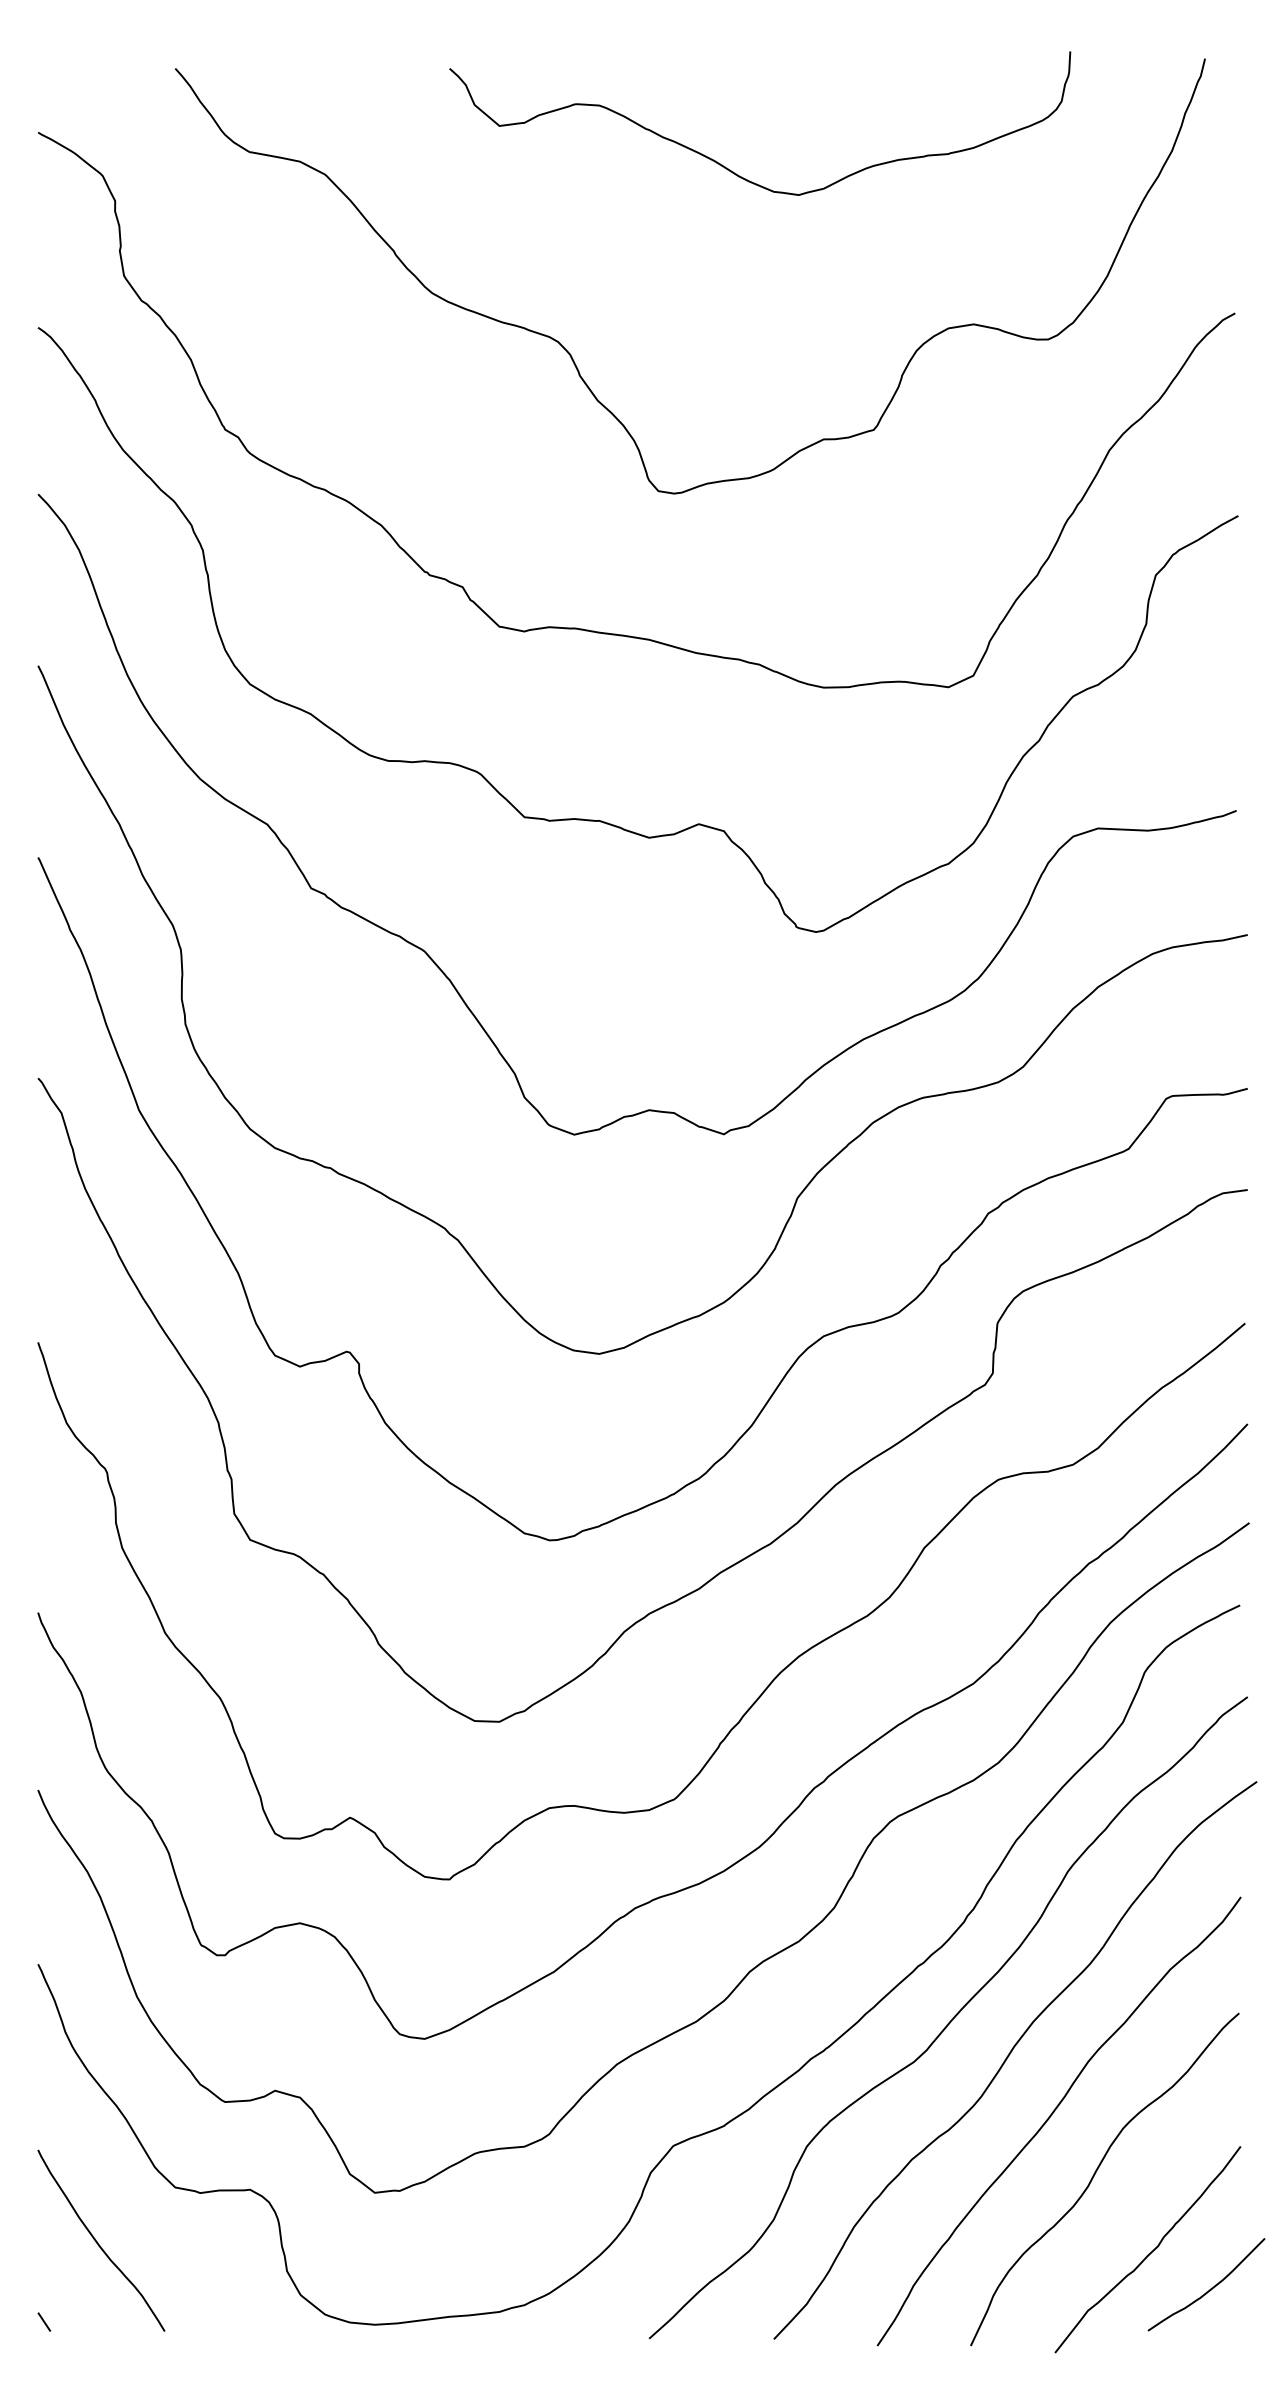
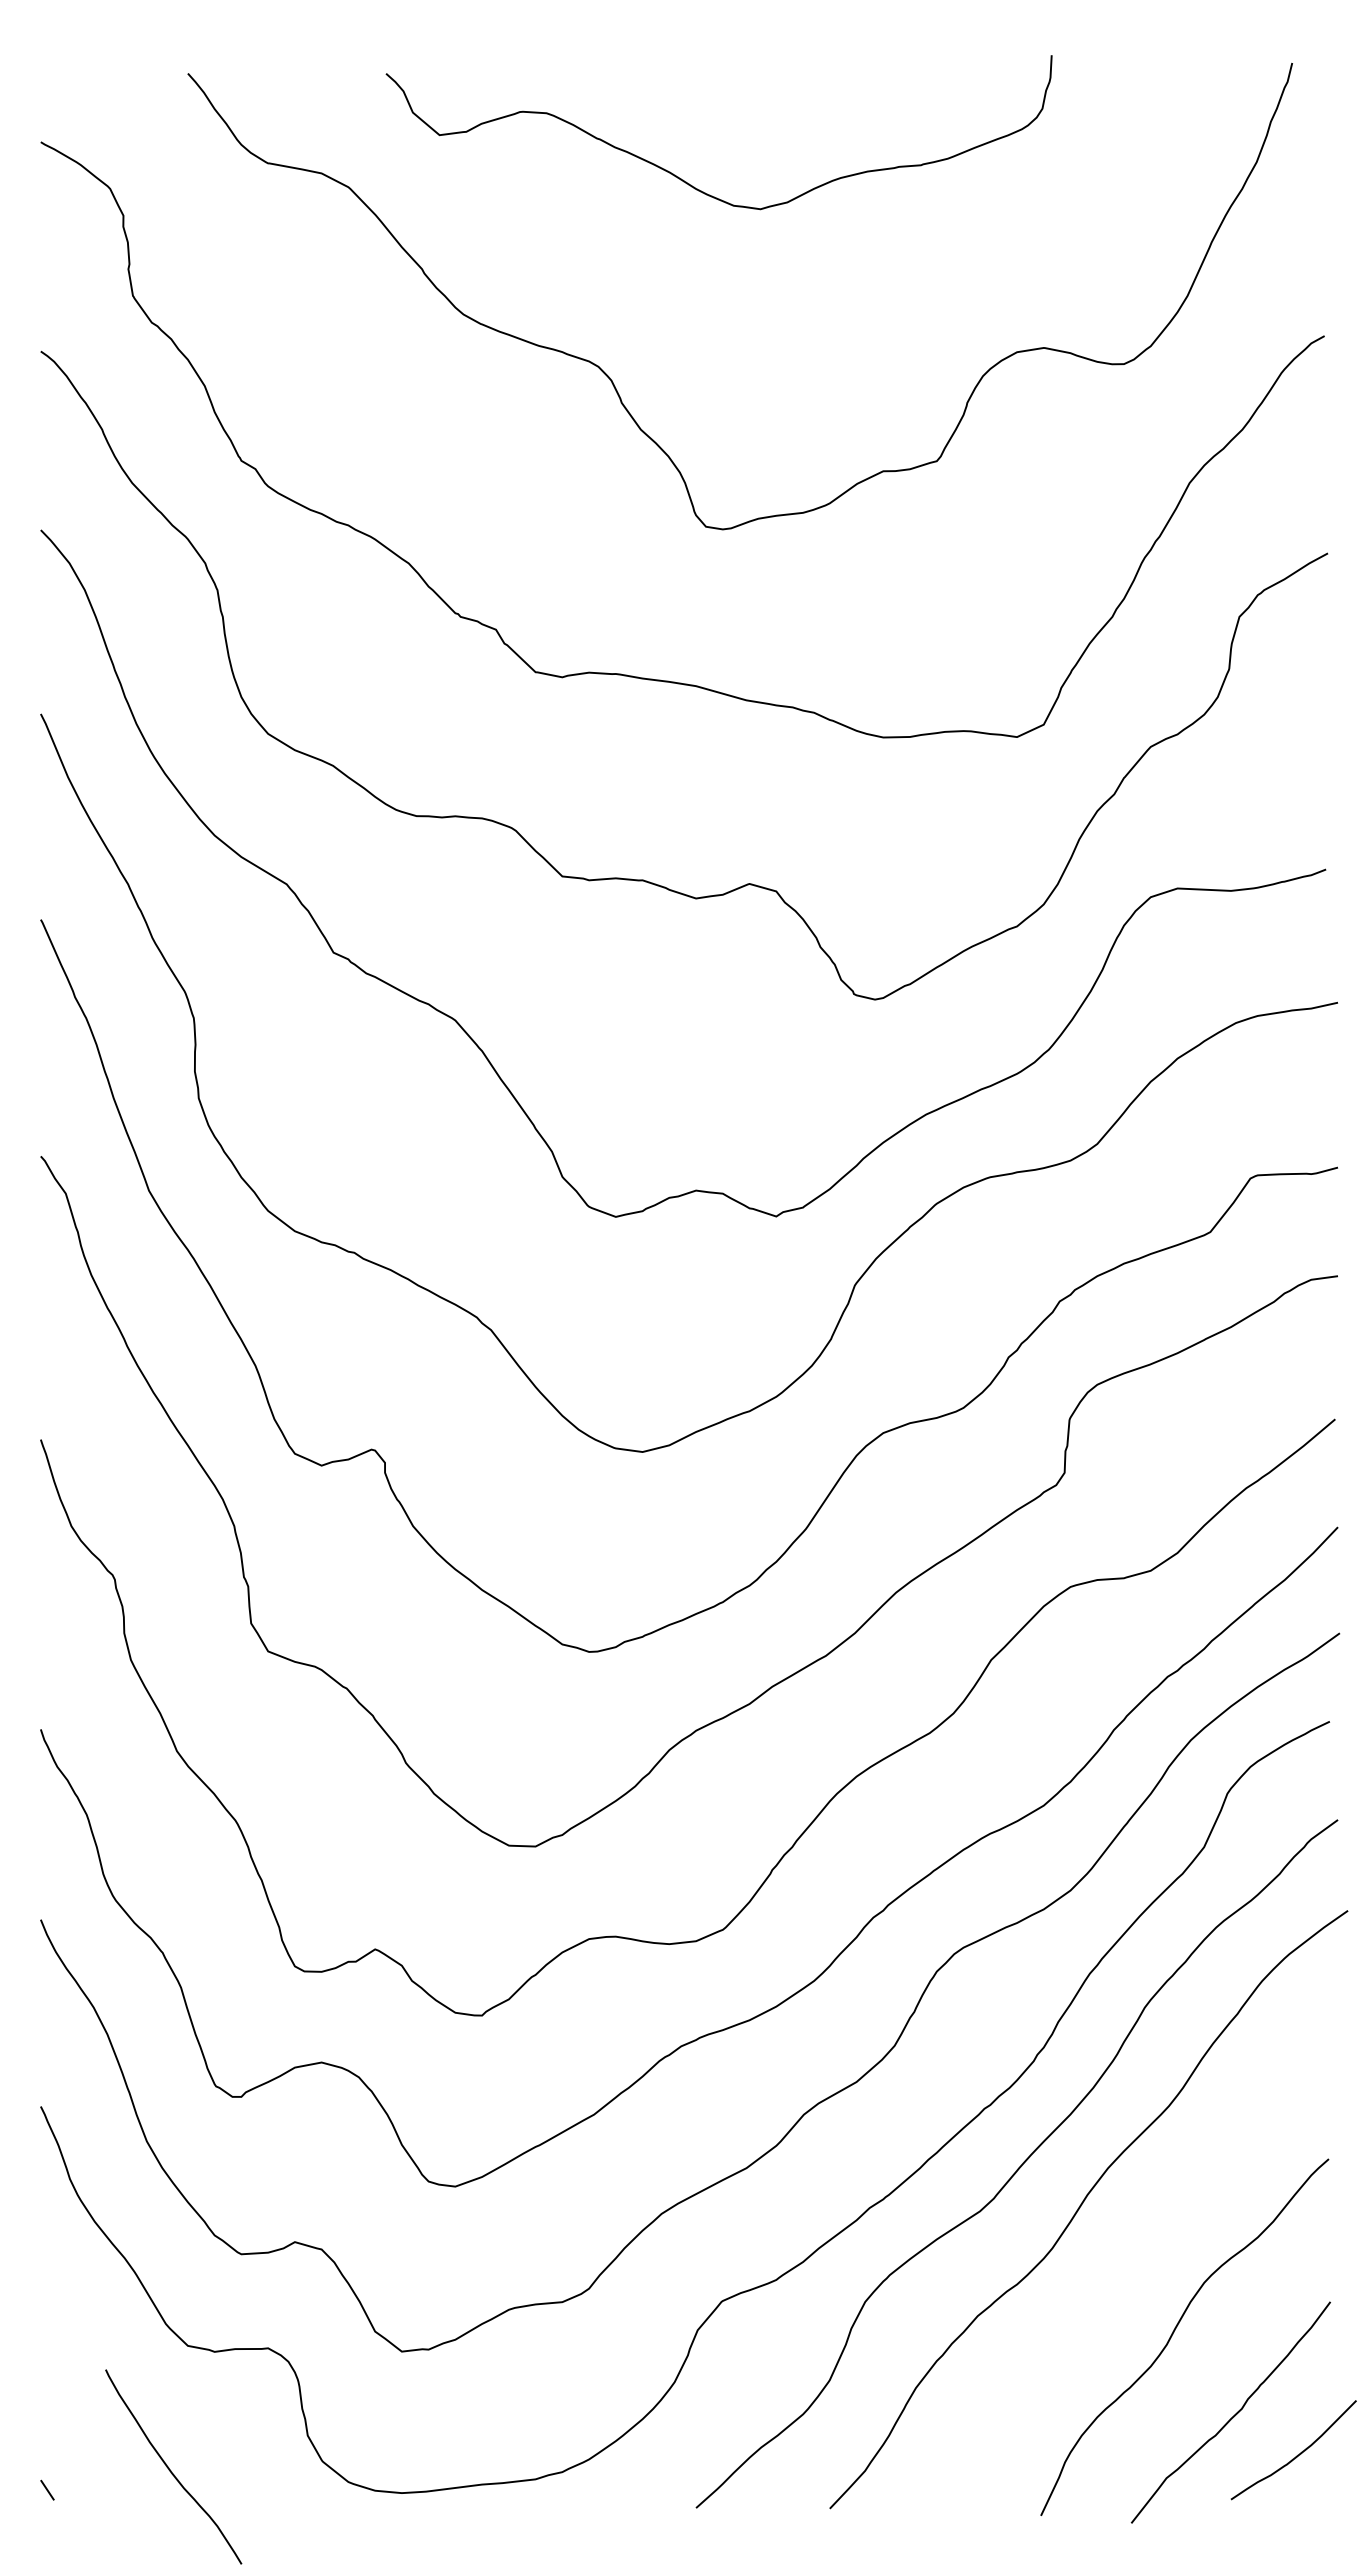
curve: (729, 169) -> (686, 181), moved
curve: (1052, 2115) -> (1128, 2268), removed
curve: (97, 2241) -> (169, 2467), moved

